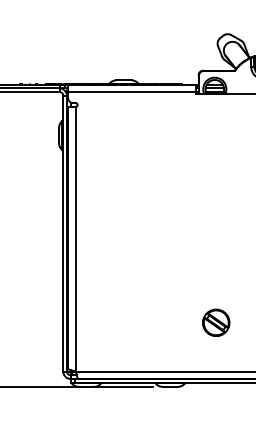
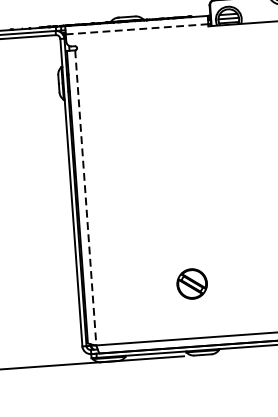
line: (132, 92) -> (137, 29), solid -> dashed
line: (75, 239) -> (85, 198), solid -> dashed
part: (216, 322) -> (192, 283), moved

